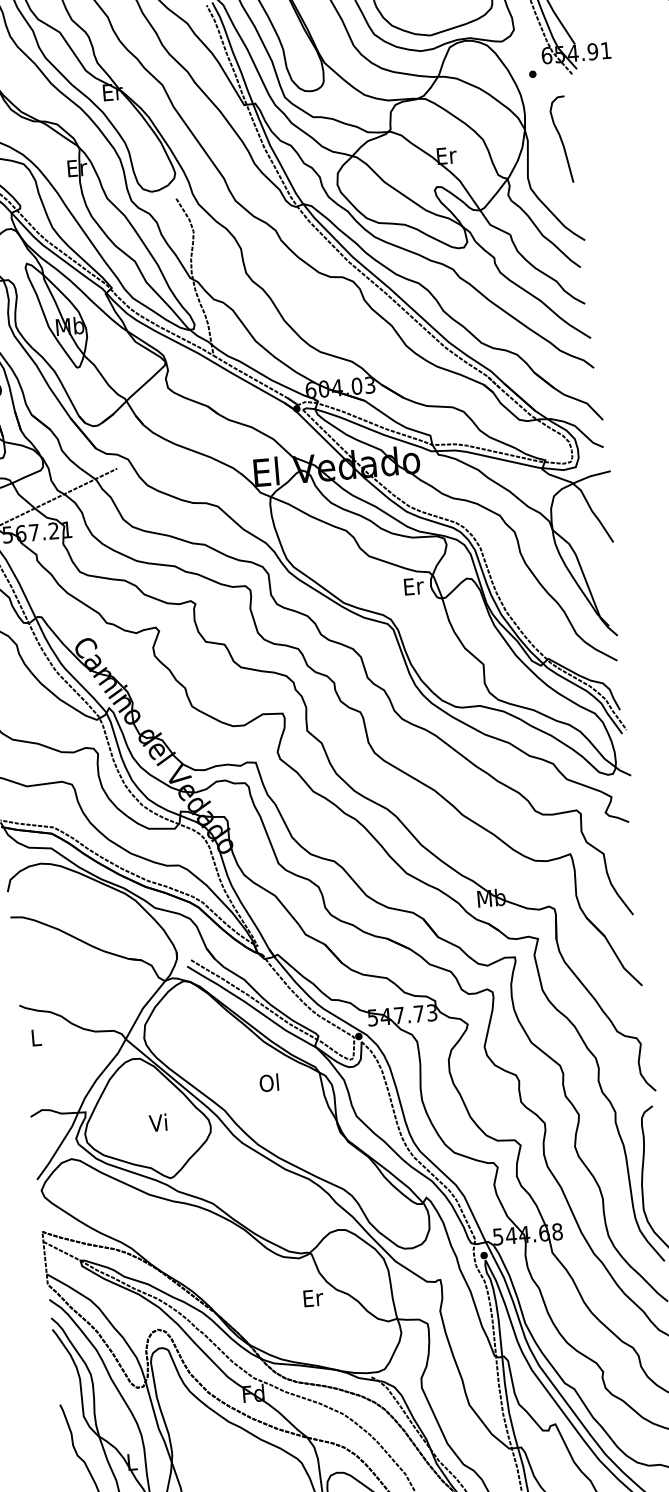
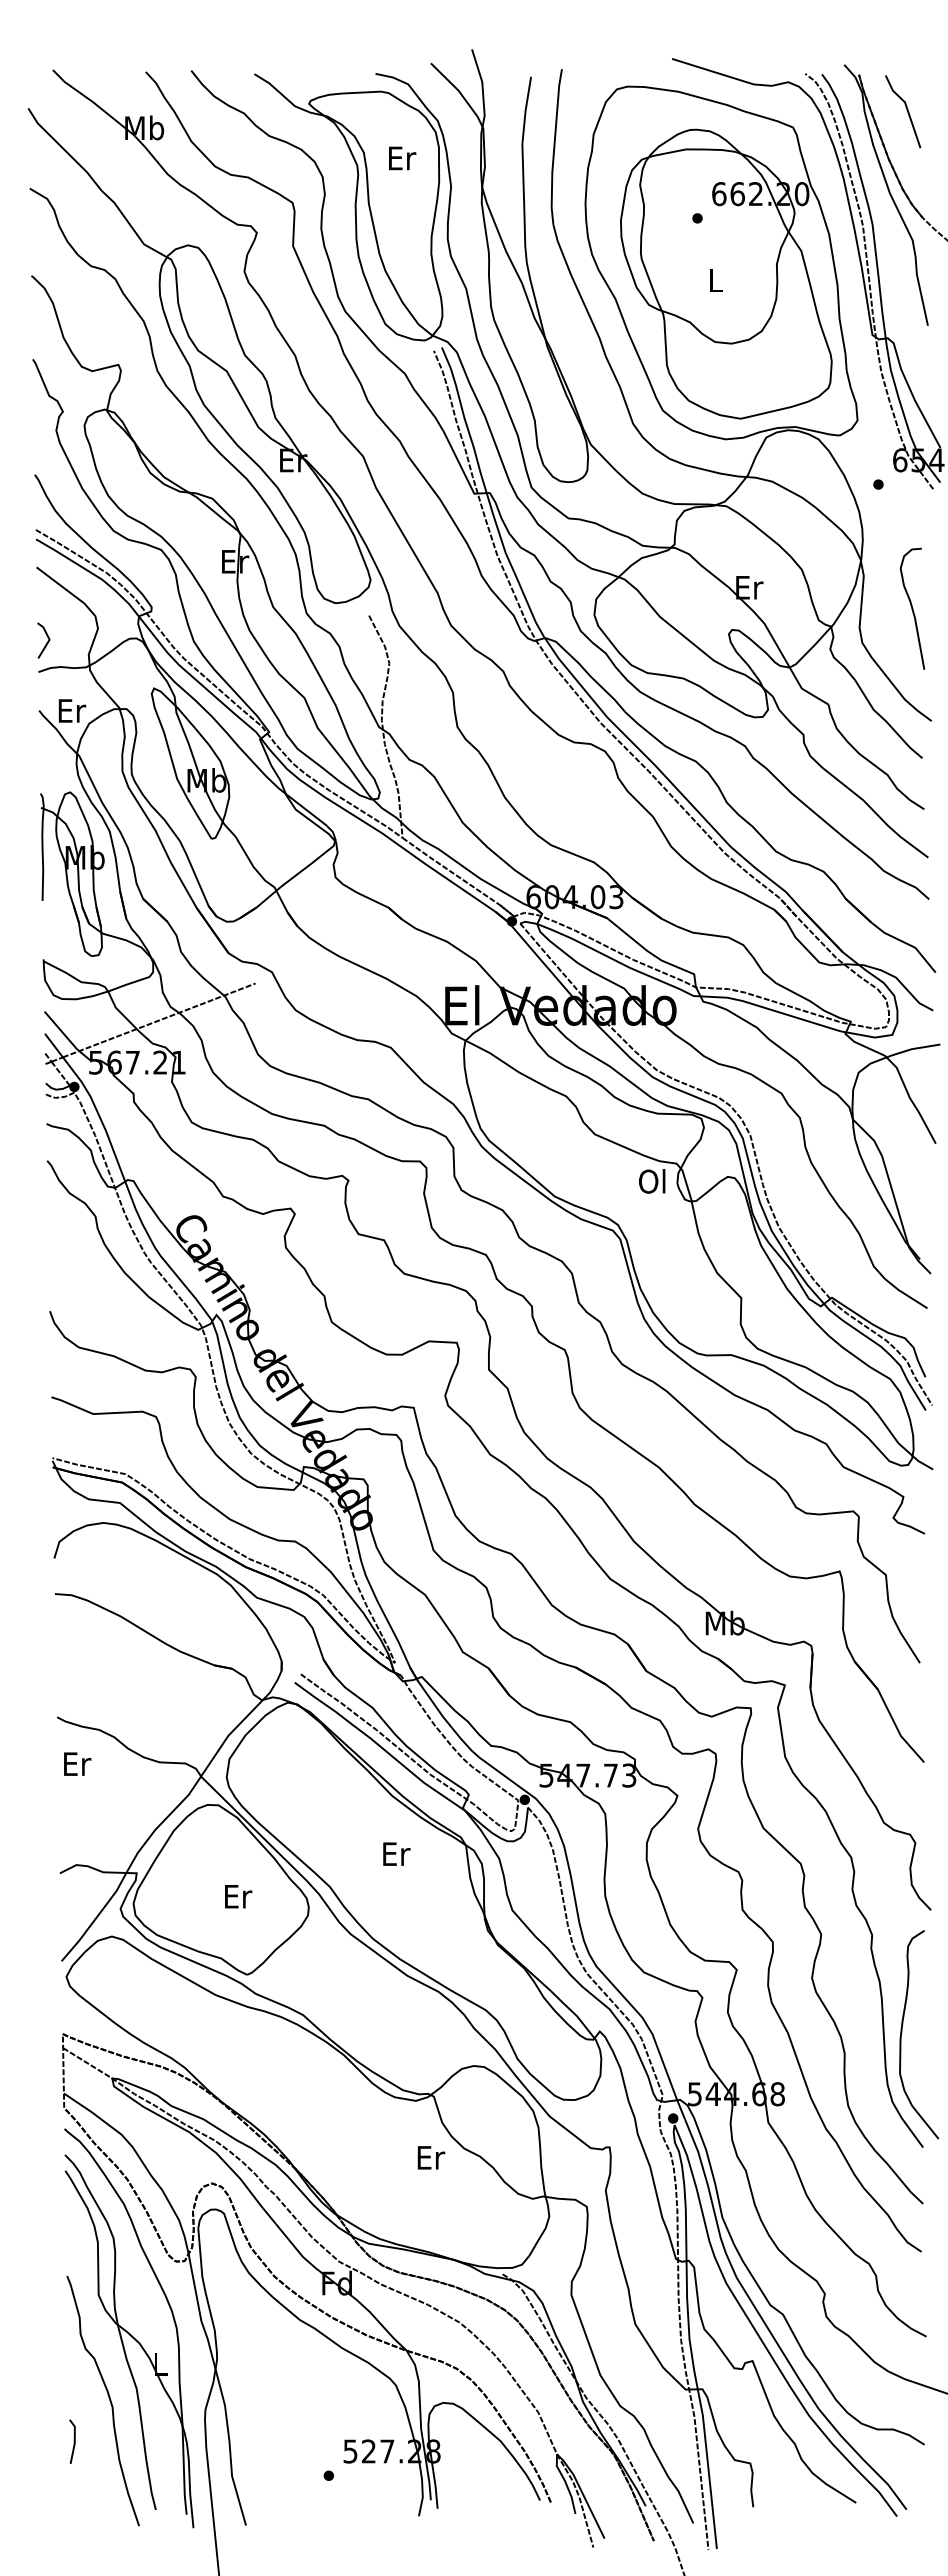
curve: (561, 139) -> (912, 608), moved
text: (413, 586) -> (653, 1181), Er -> Ol
text: (36, 1037) -> (77, 1763), L -> Er
text: (269, 1082) -> (395, 1853), Ol -> Er
text: (159, 1122) -> (237, 1896), Vi -> Er

